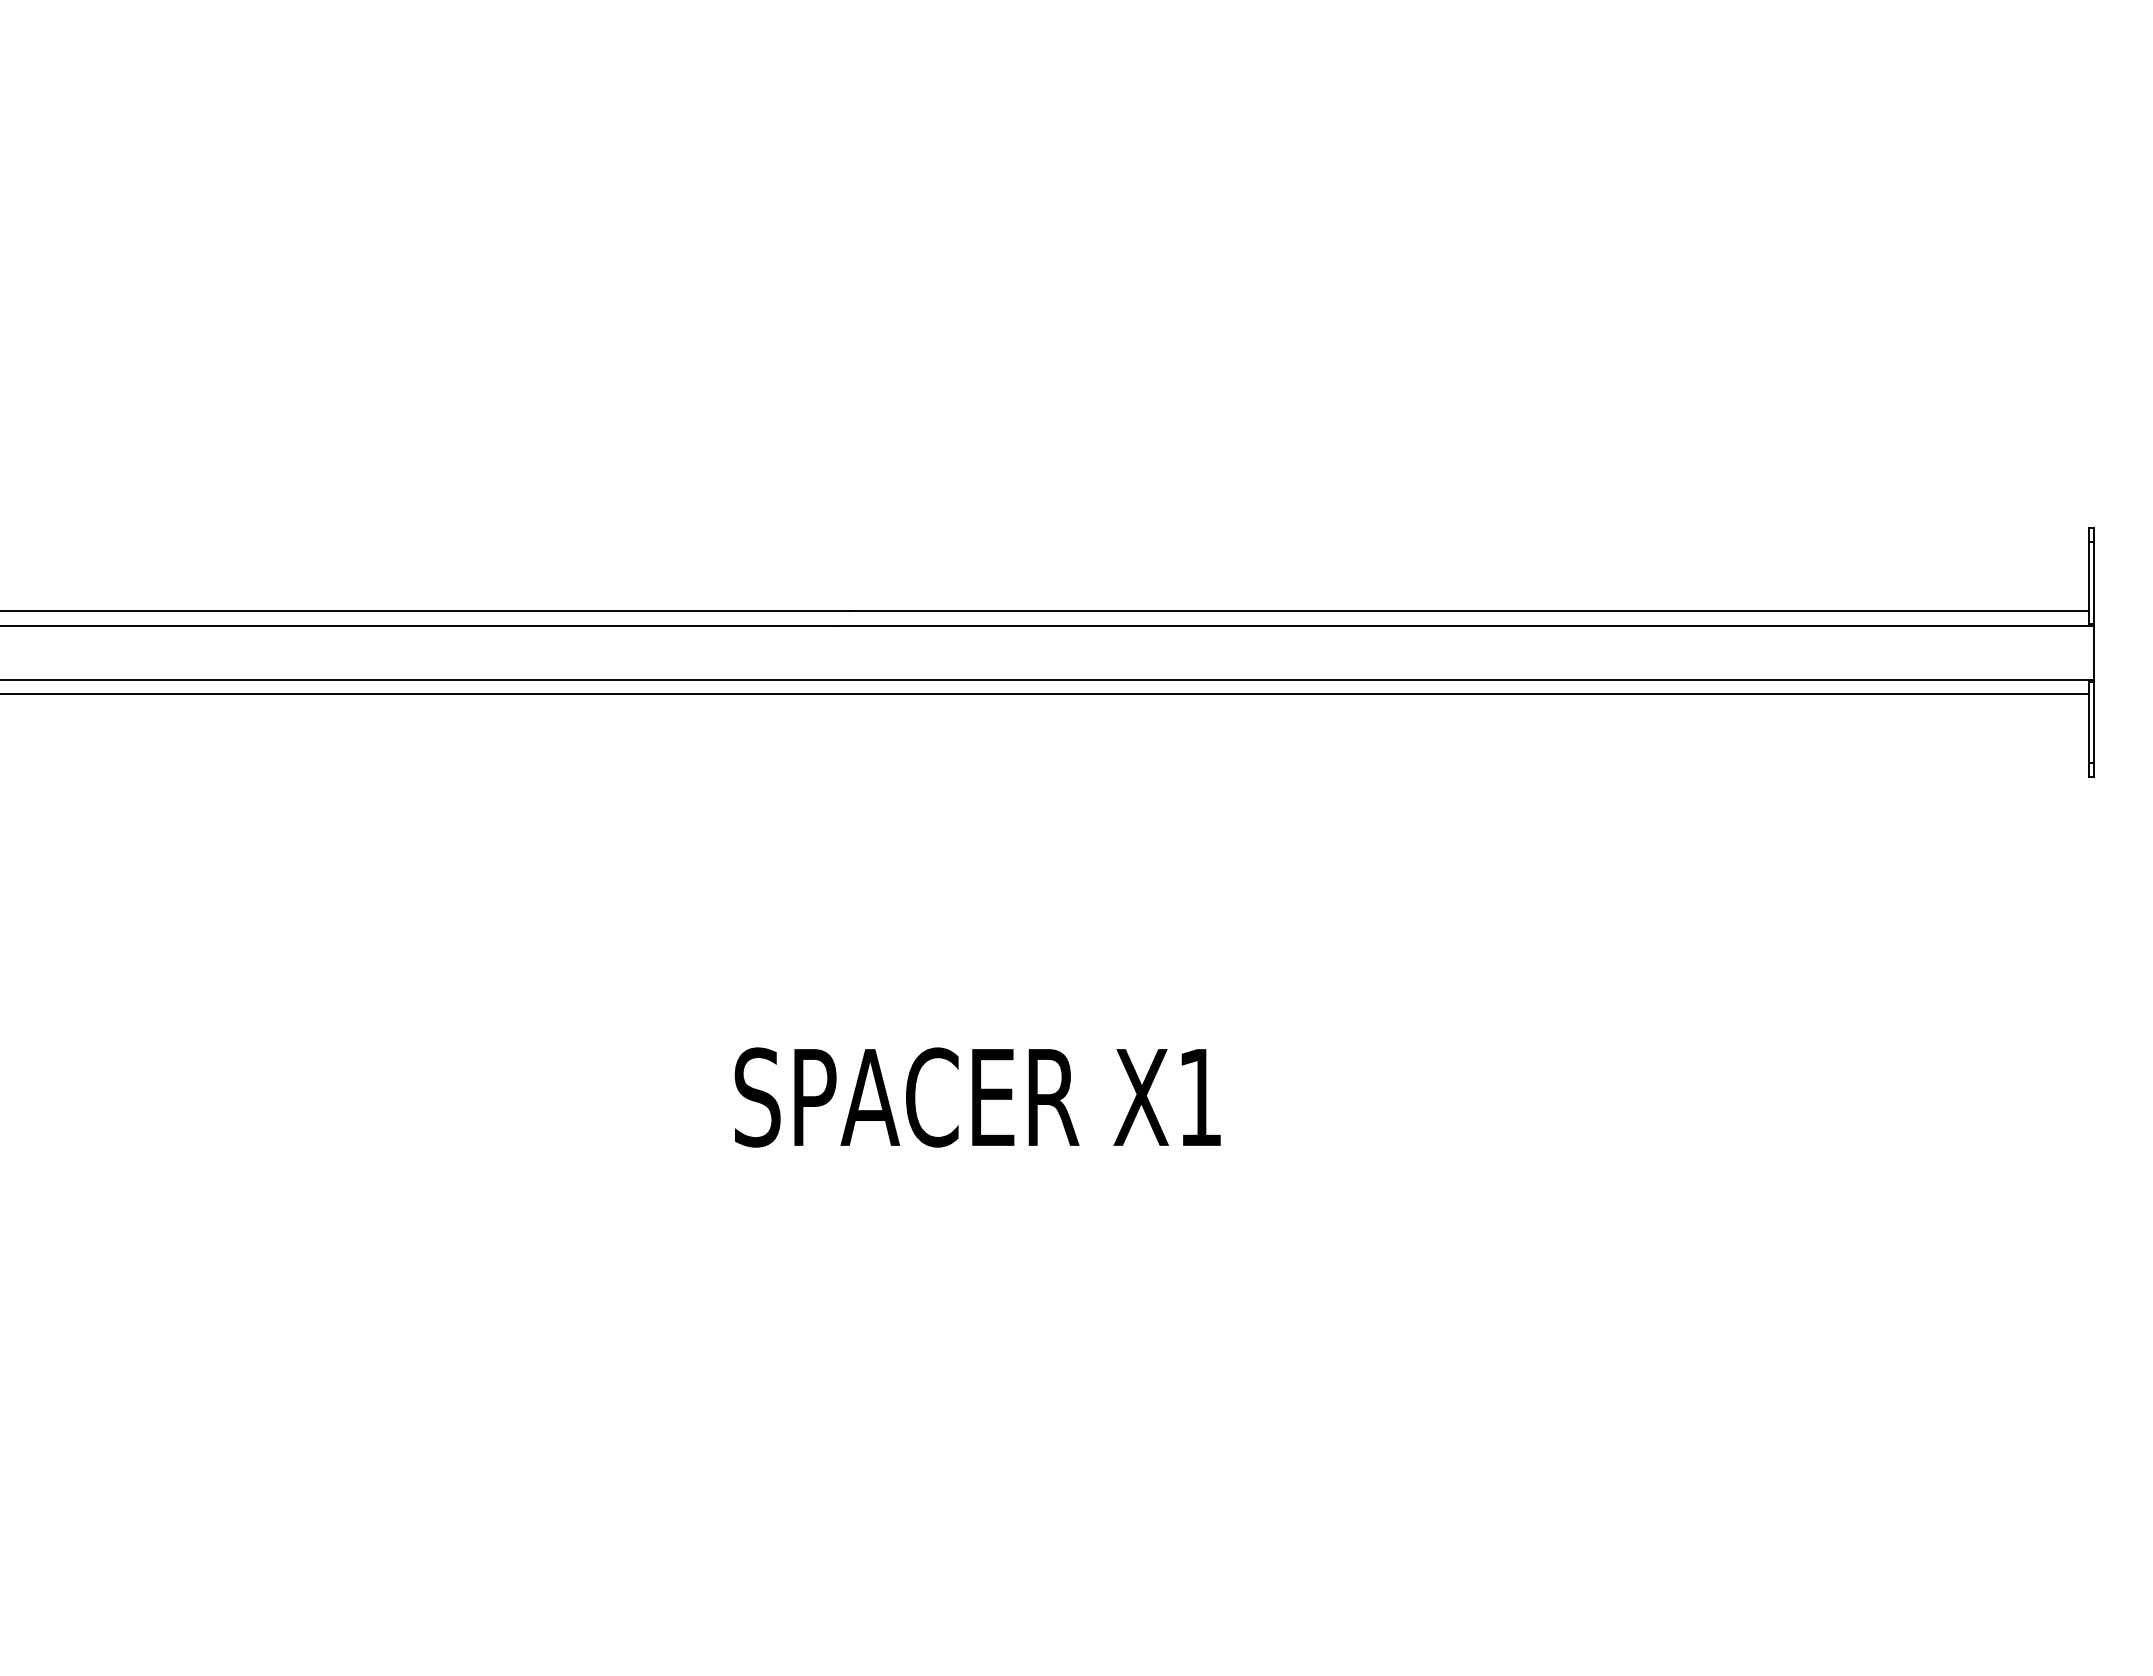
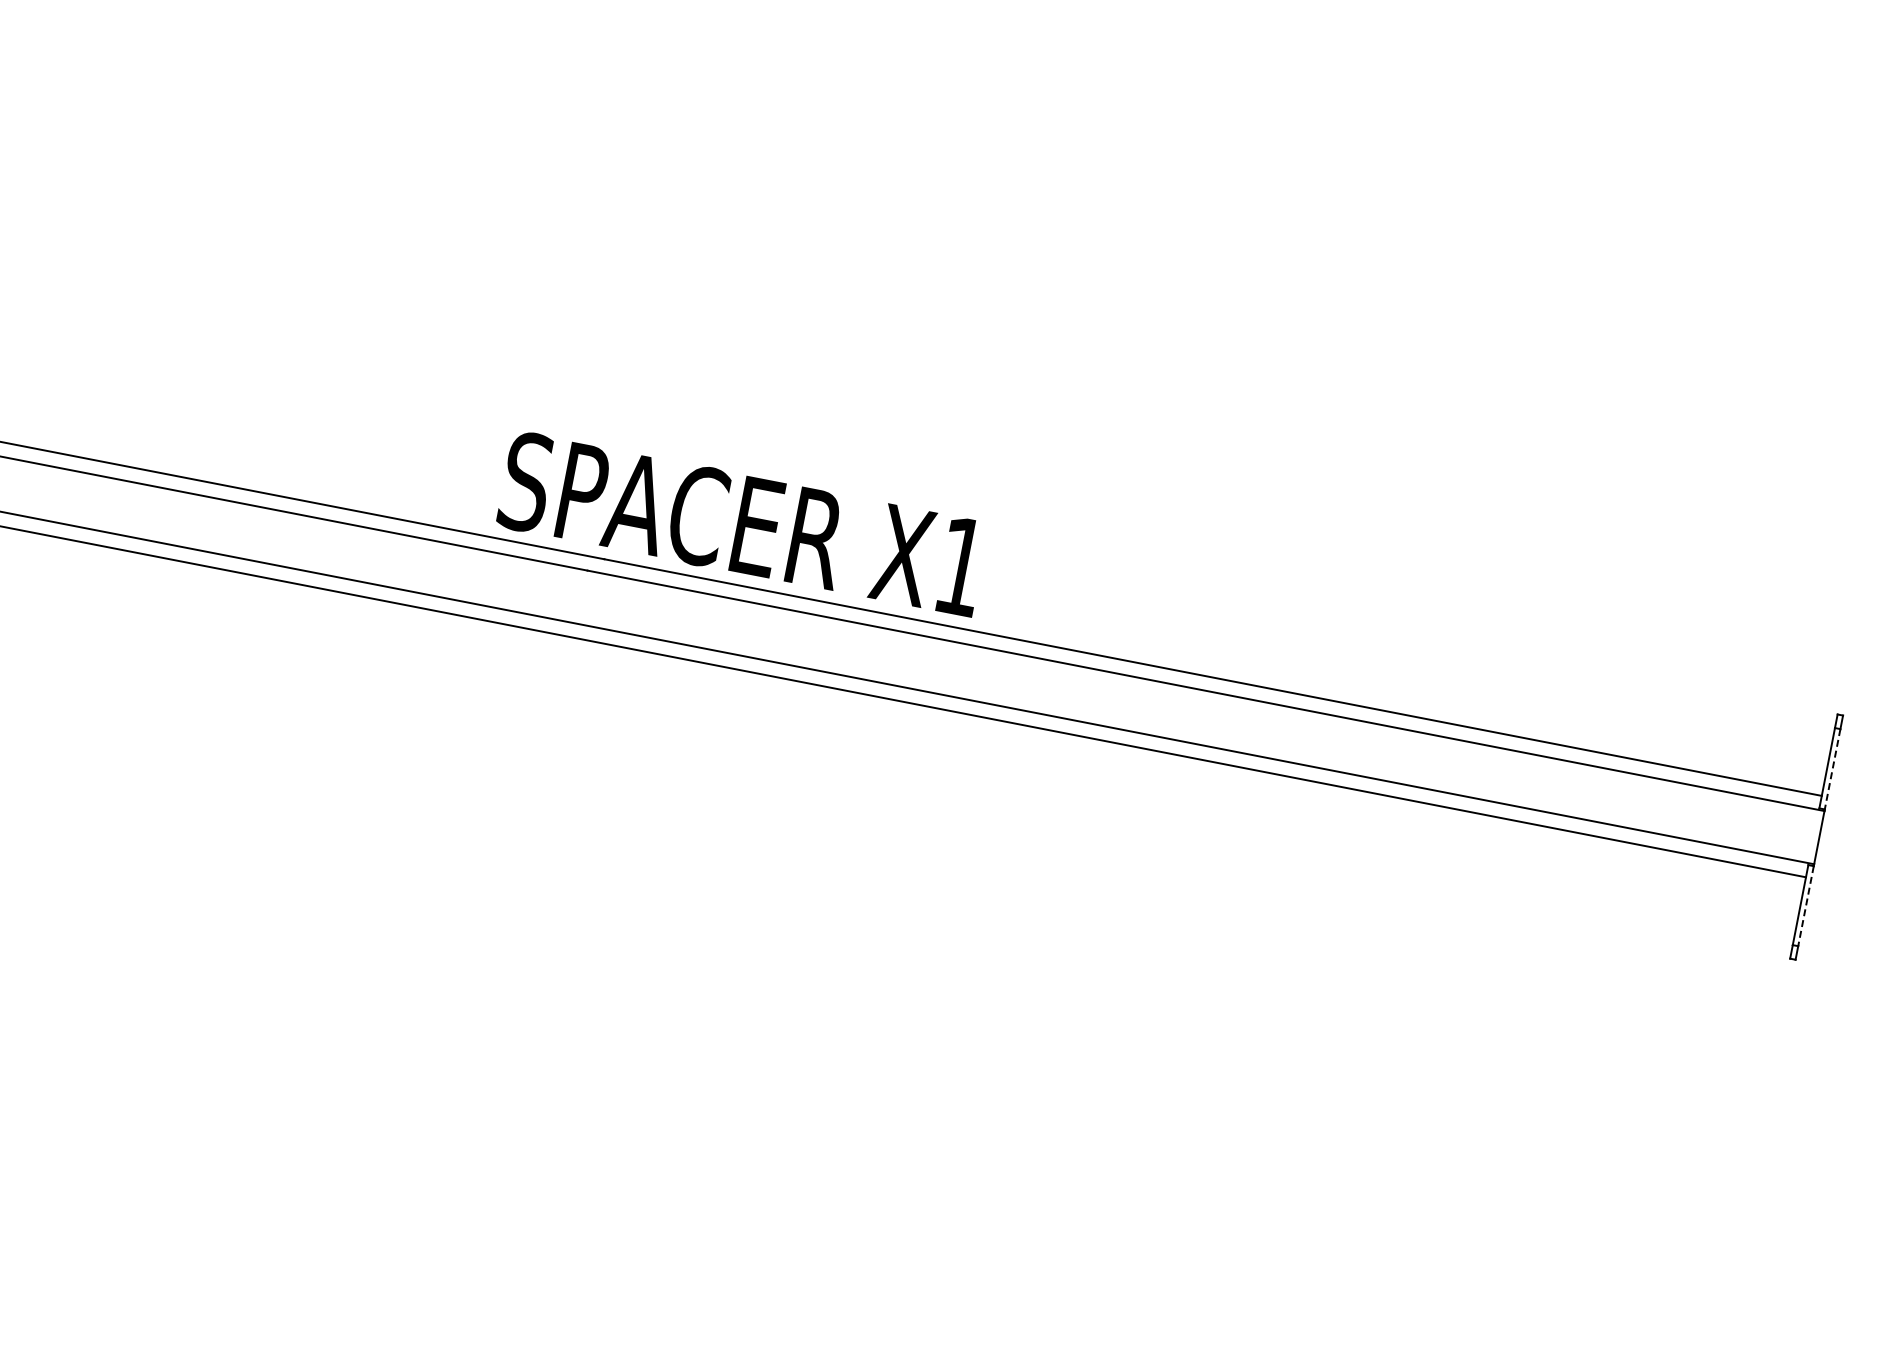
line: (2094, 583) -> (1832, 769), solid -> dashed
line: (2094, 722) -> (1806, 906), solid -> dashed
text: (977, 1097) -> (742, 524), moved

